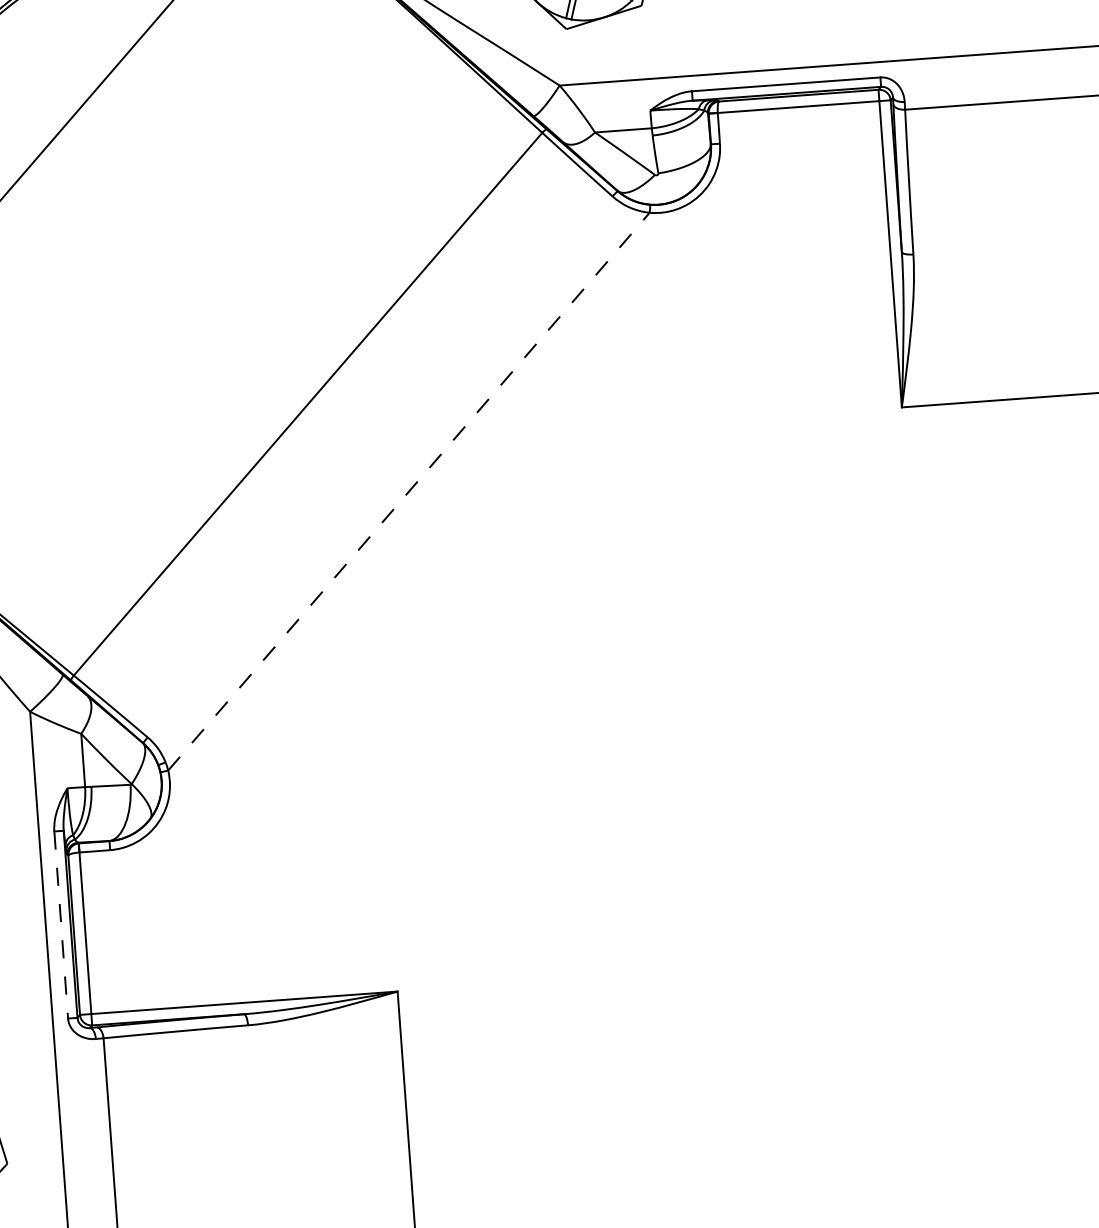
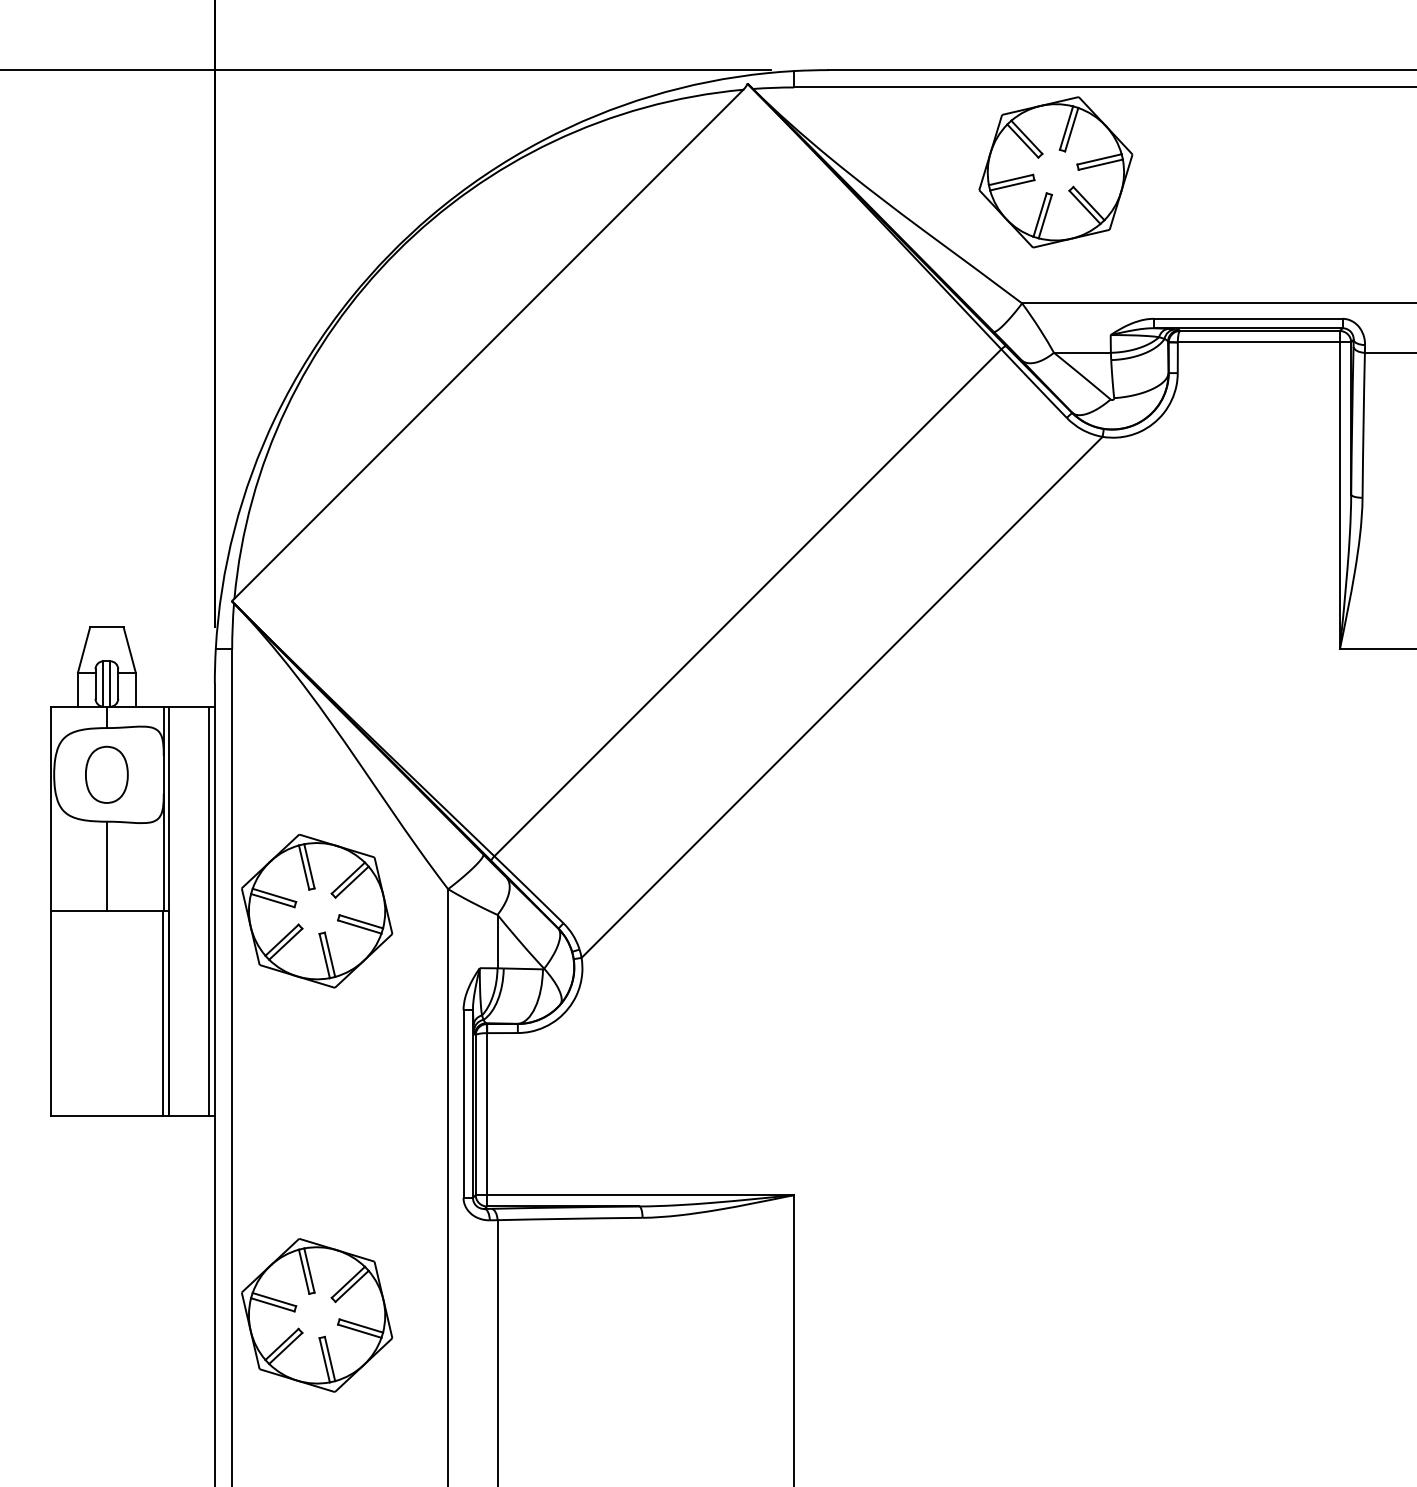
line: (409, 491) -> (842, 697), dashed -> solid
line: (61, 925) -> (463, 1104), dashed -> solid

